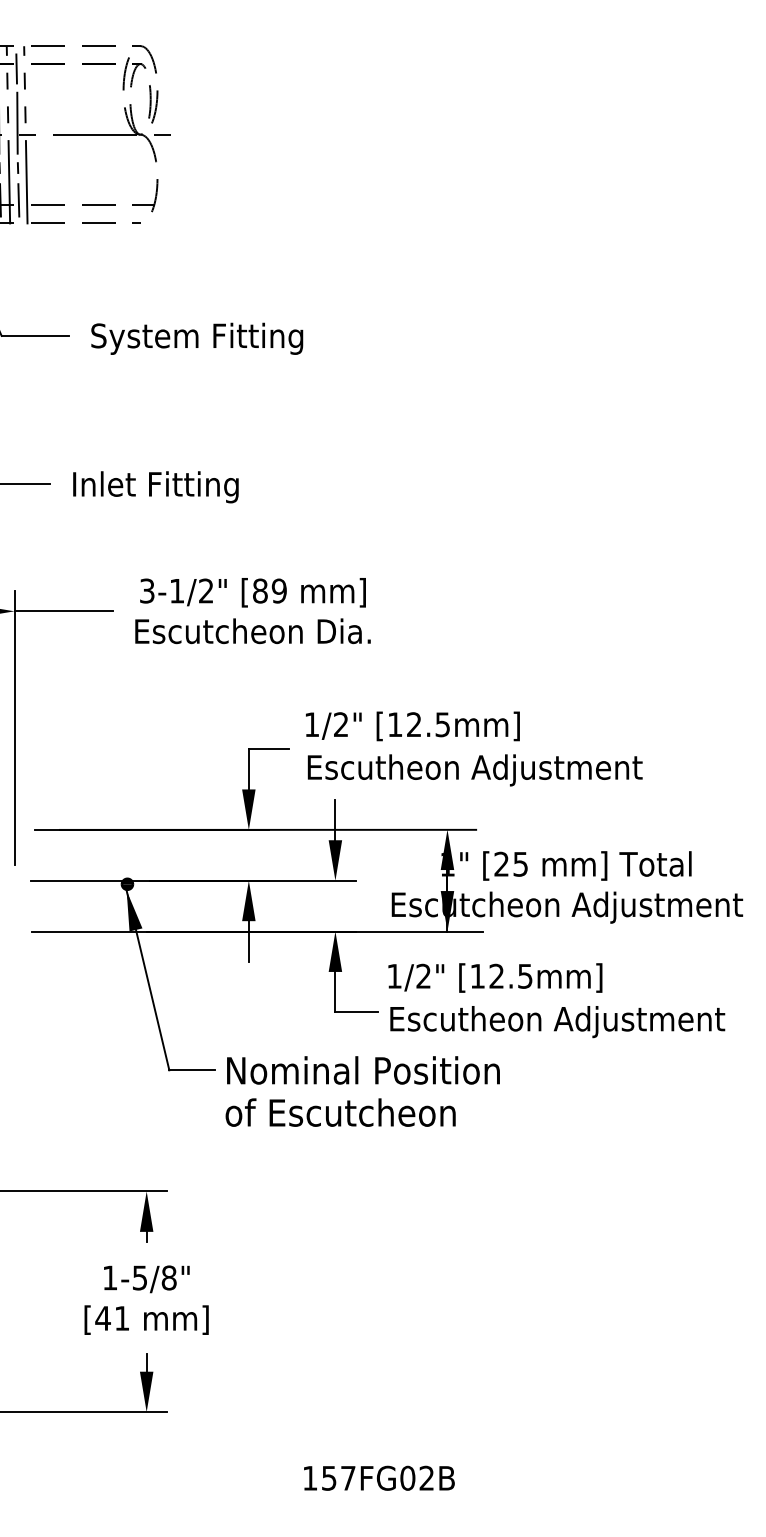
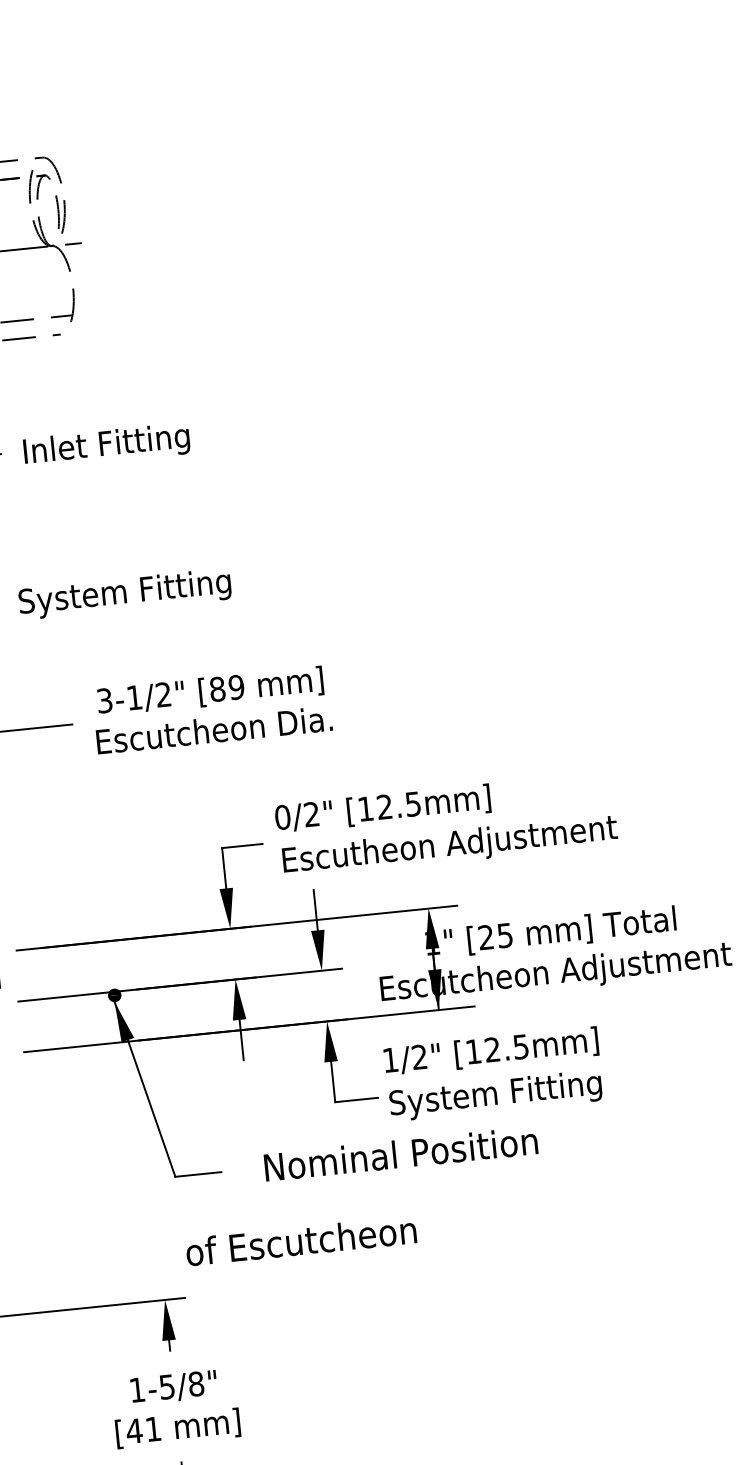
text: (197, 338) -> (129, 443), System Fitting -> Inlet Fitting
text: (178, 487) -> (125, 594), Inlet Fitting -> System Fitting
text: (311, 724) -> (282, 817), 1/2" -> 0/2"
text: (557, 1022) -> (557, 1089), Escutheon Adjustment -> System Fitting
text: (363, 1070) -> (401, 1154), moved
text: (340, 1112) -> (301, 1240), moved

